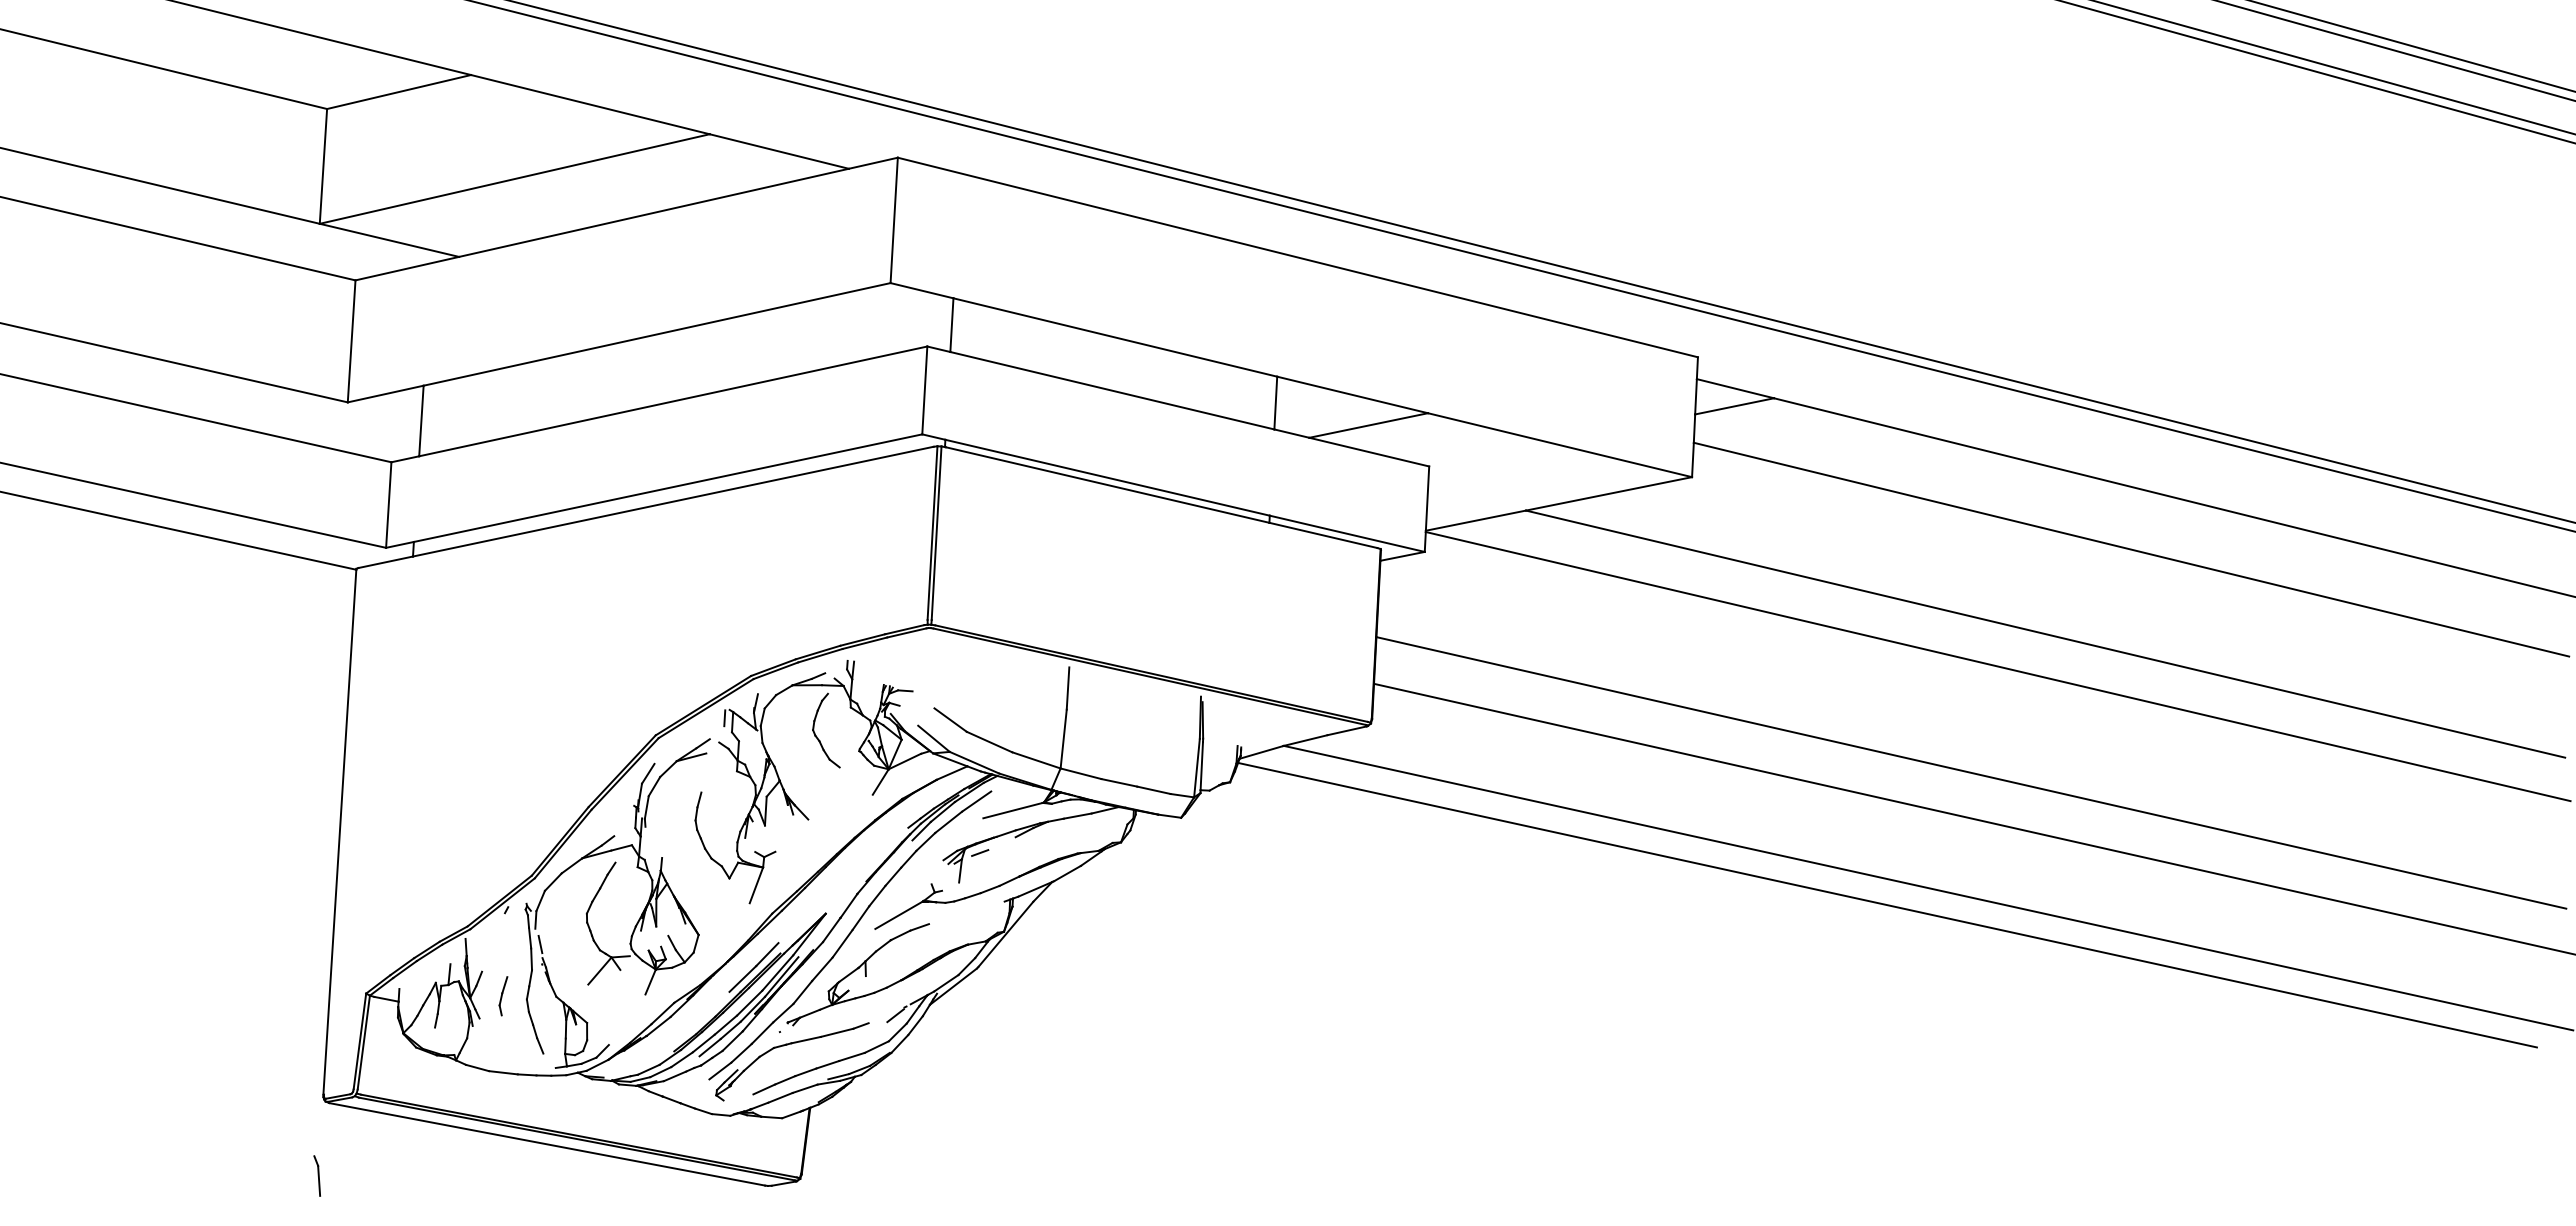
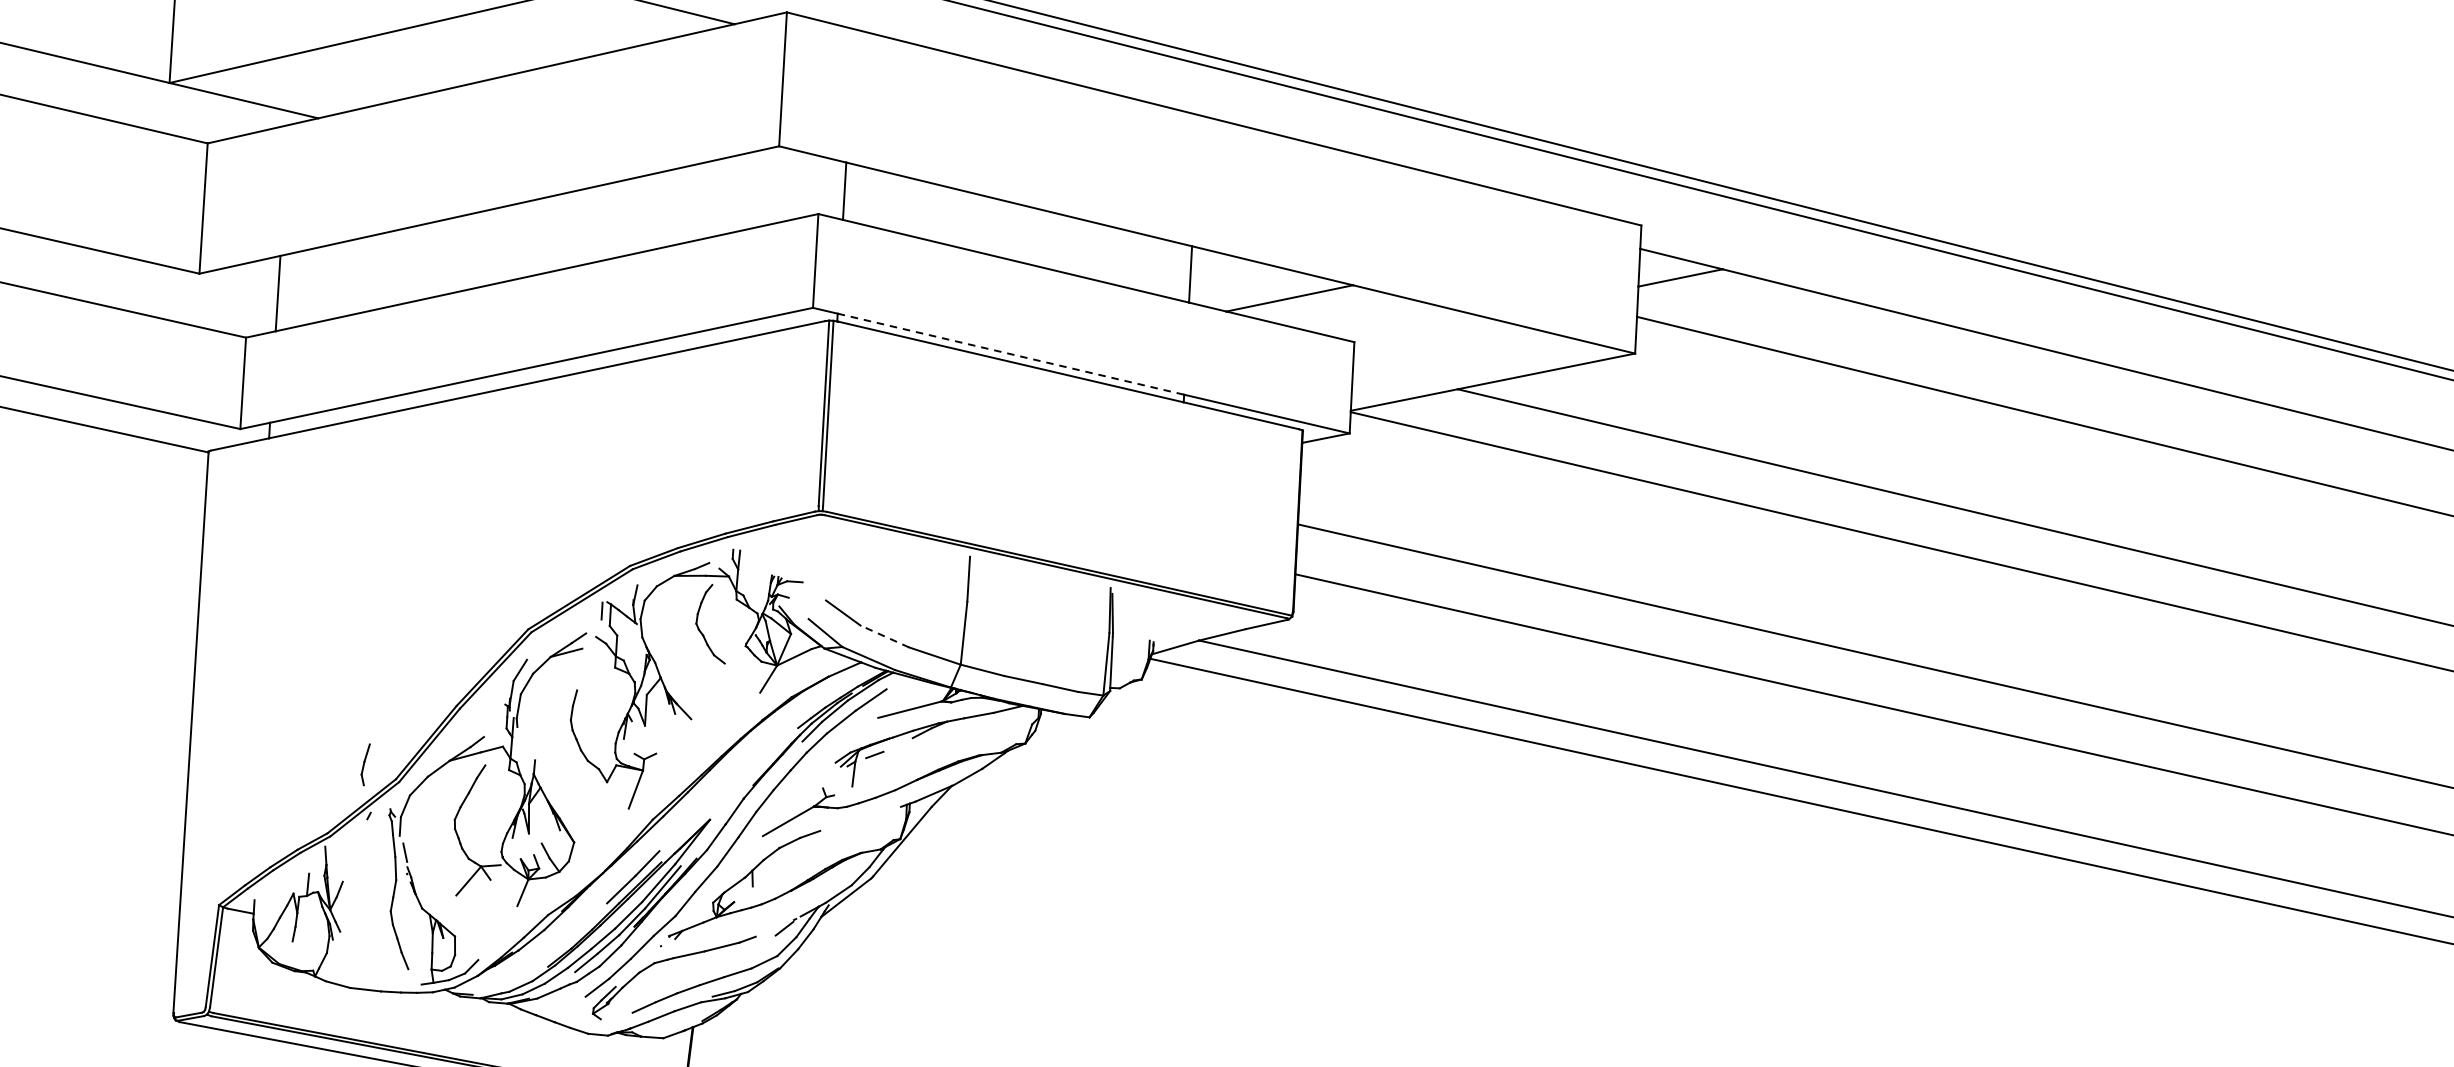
line: (1107, 477) -> (1010, 353), solid -> dashed
line: (989, 742) -> (884, 636), solid -> dashed
part: (503, 996) -> (365, 765), moved

